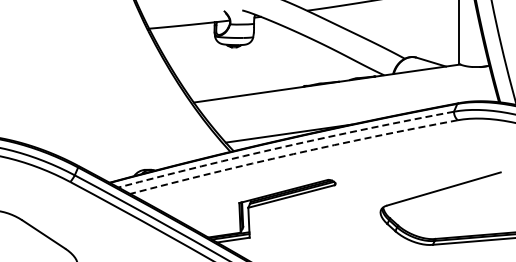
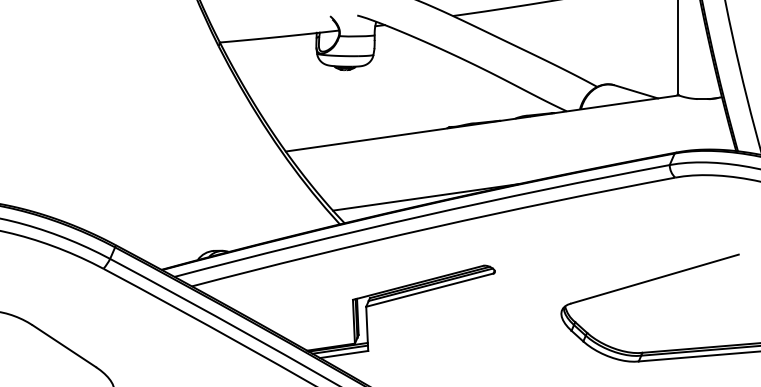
arc: (285, 146) -> (421, 216), dashed -> solid
arc: (293, 154) -> (432, 228), dashed -> solid

